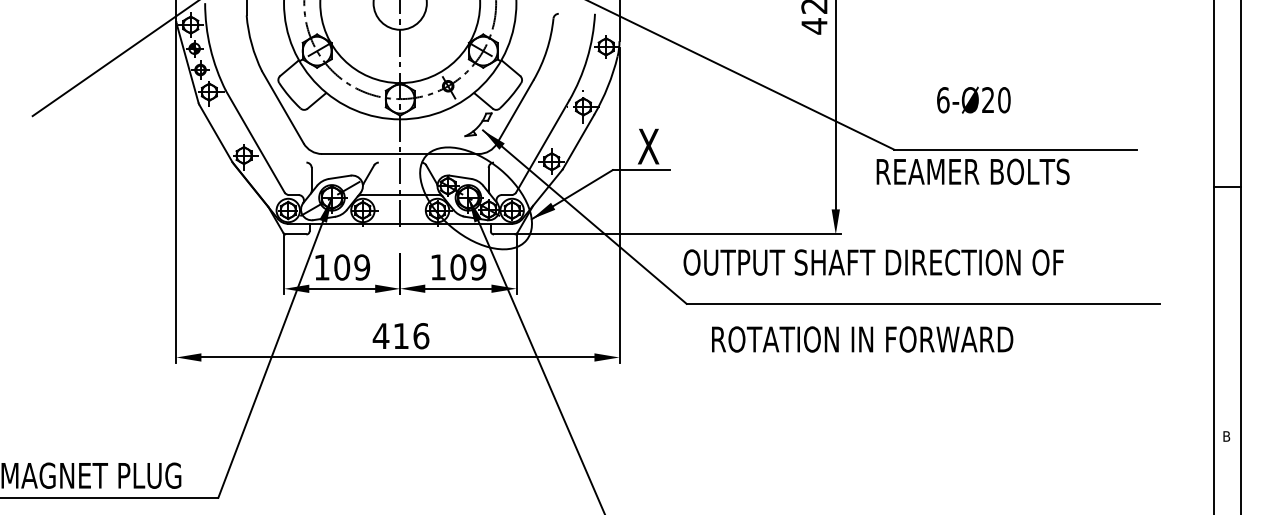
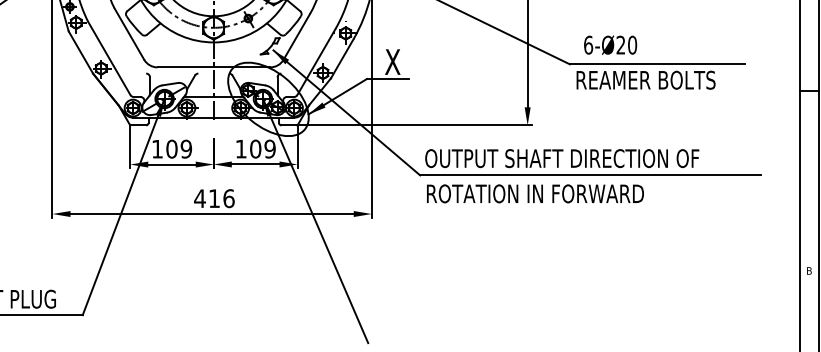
text: (973, 99) -> (610, 44), moved
text: (972, 171) -> (645, 80), moved
text: (873, 262) -> (562, 158), moved
text: (862, 339) -> (535, 193), moved

